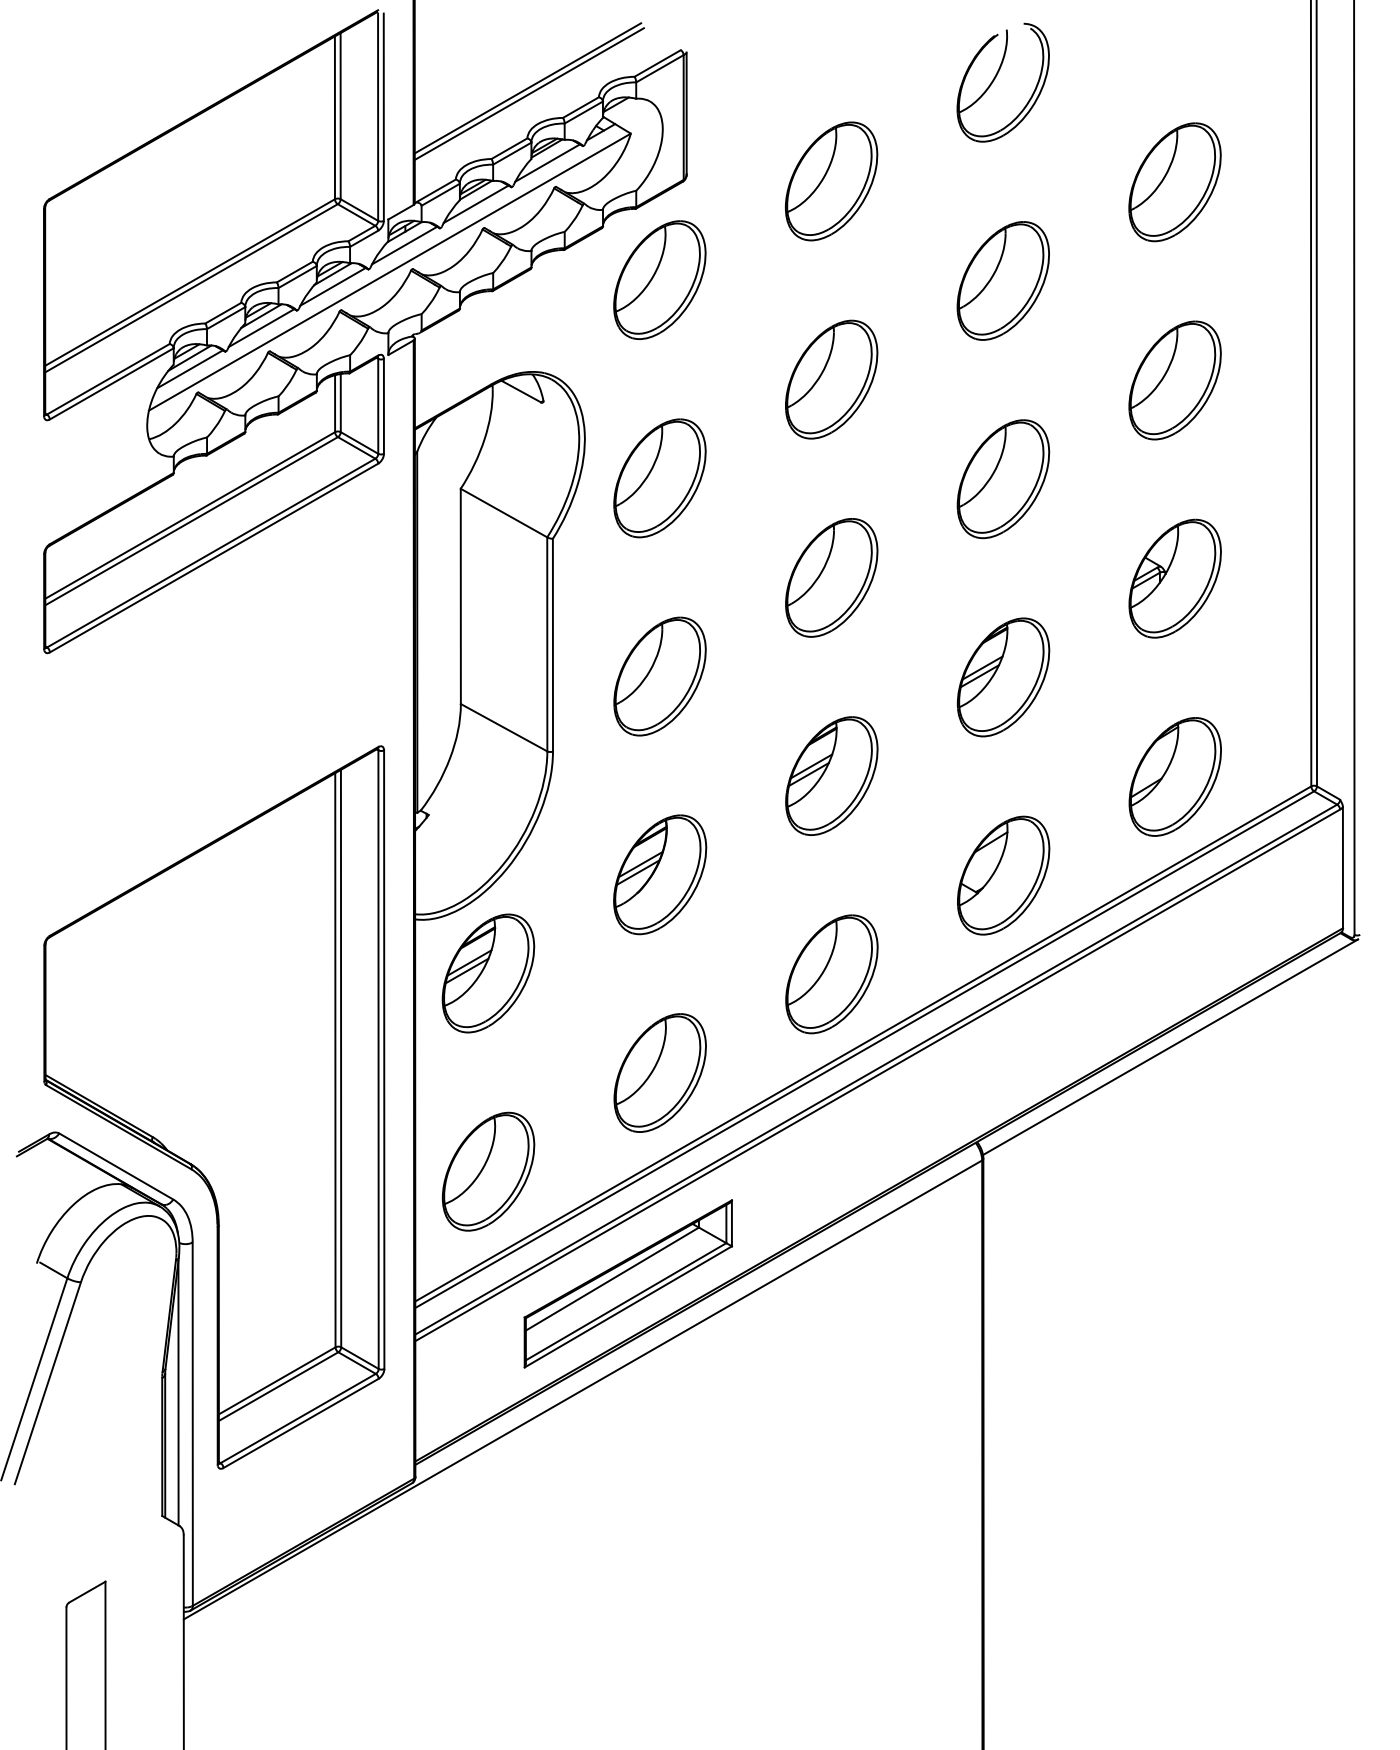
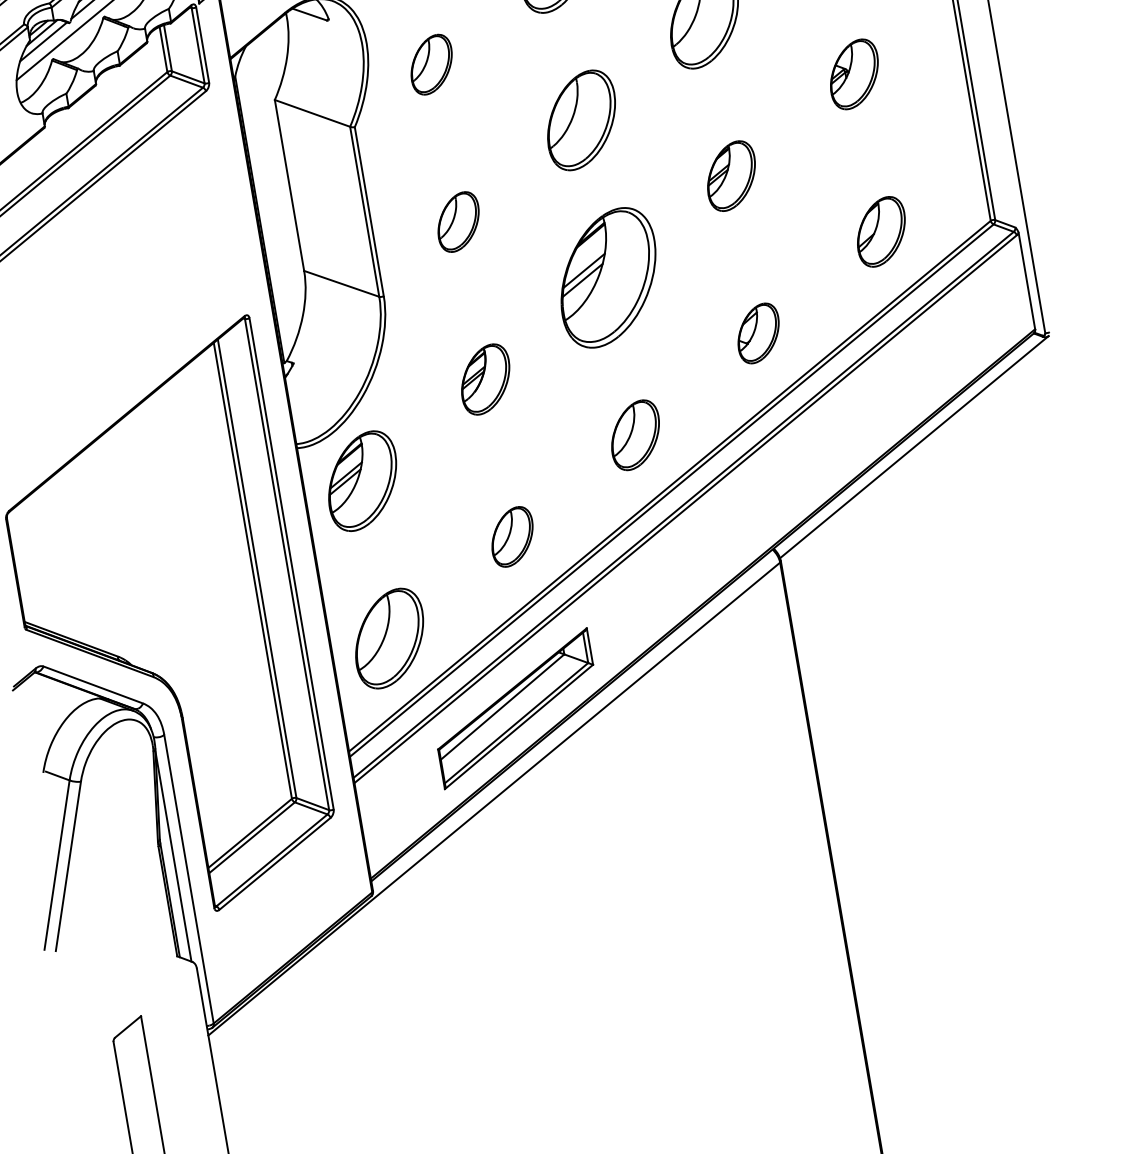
part: (659, 478) -> (431, 64), size x0.6
part: (1174, 578) -> (853, 74), size x0.7
part: (659, 676) -> (458, 222), size x0.6
part: (1003, 677) -> (731, 176), size x0.7
part: (831, 775) -> (608, 277), size x1.4
part: (1174, 776) -> (880, 231), size x0.7
part: (660, 874) -> (485, 379), size x0.7
part: (1003, 875) -> (758, 333), size x0.6
part: (831, 974) -> (635, 435), size x0.7
part: (659, 1072) -> (511, 536), size x0.6

